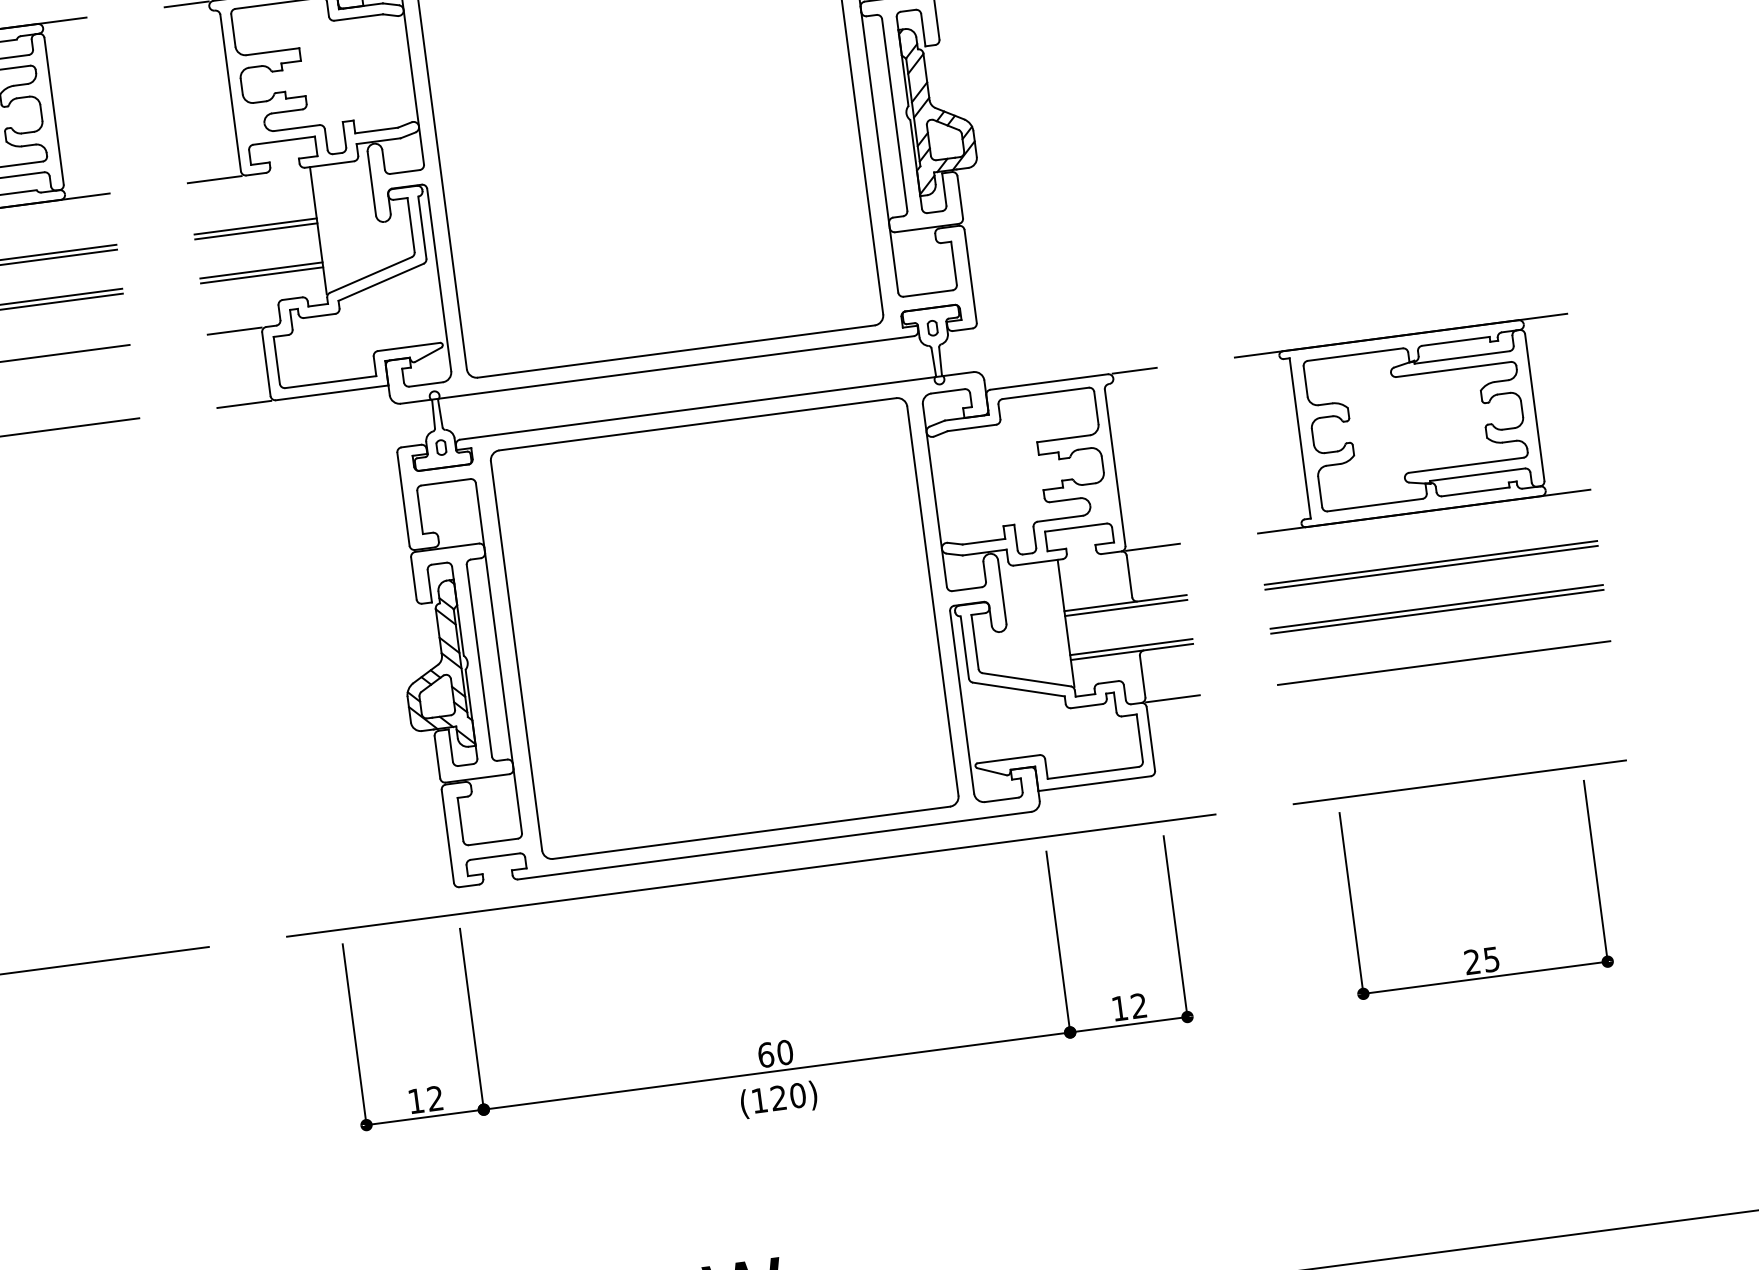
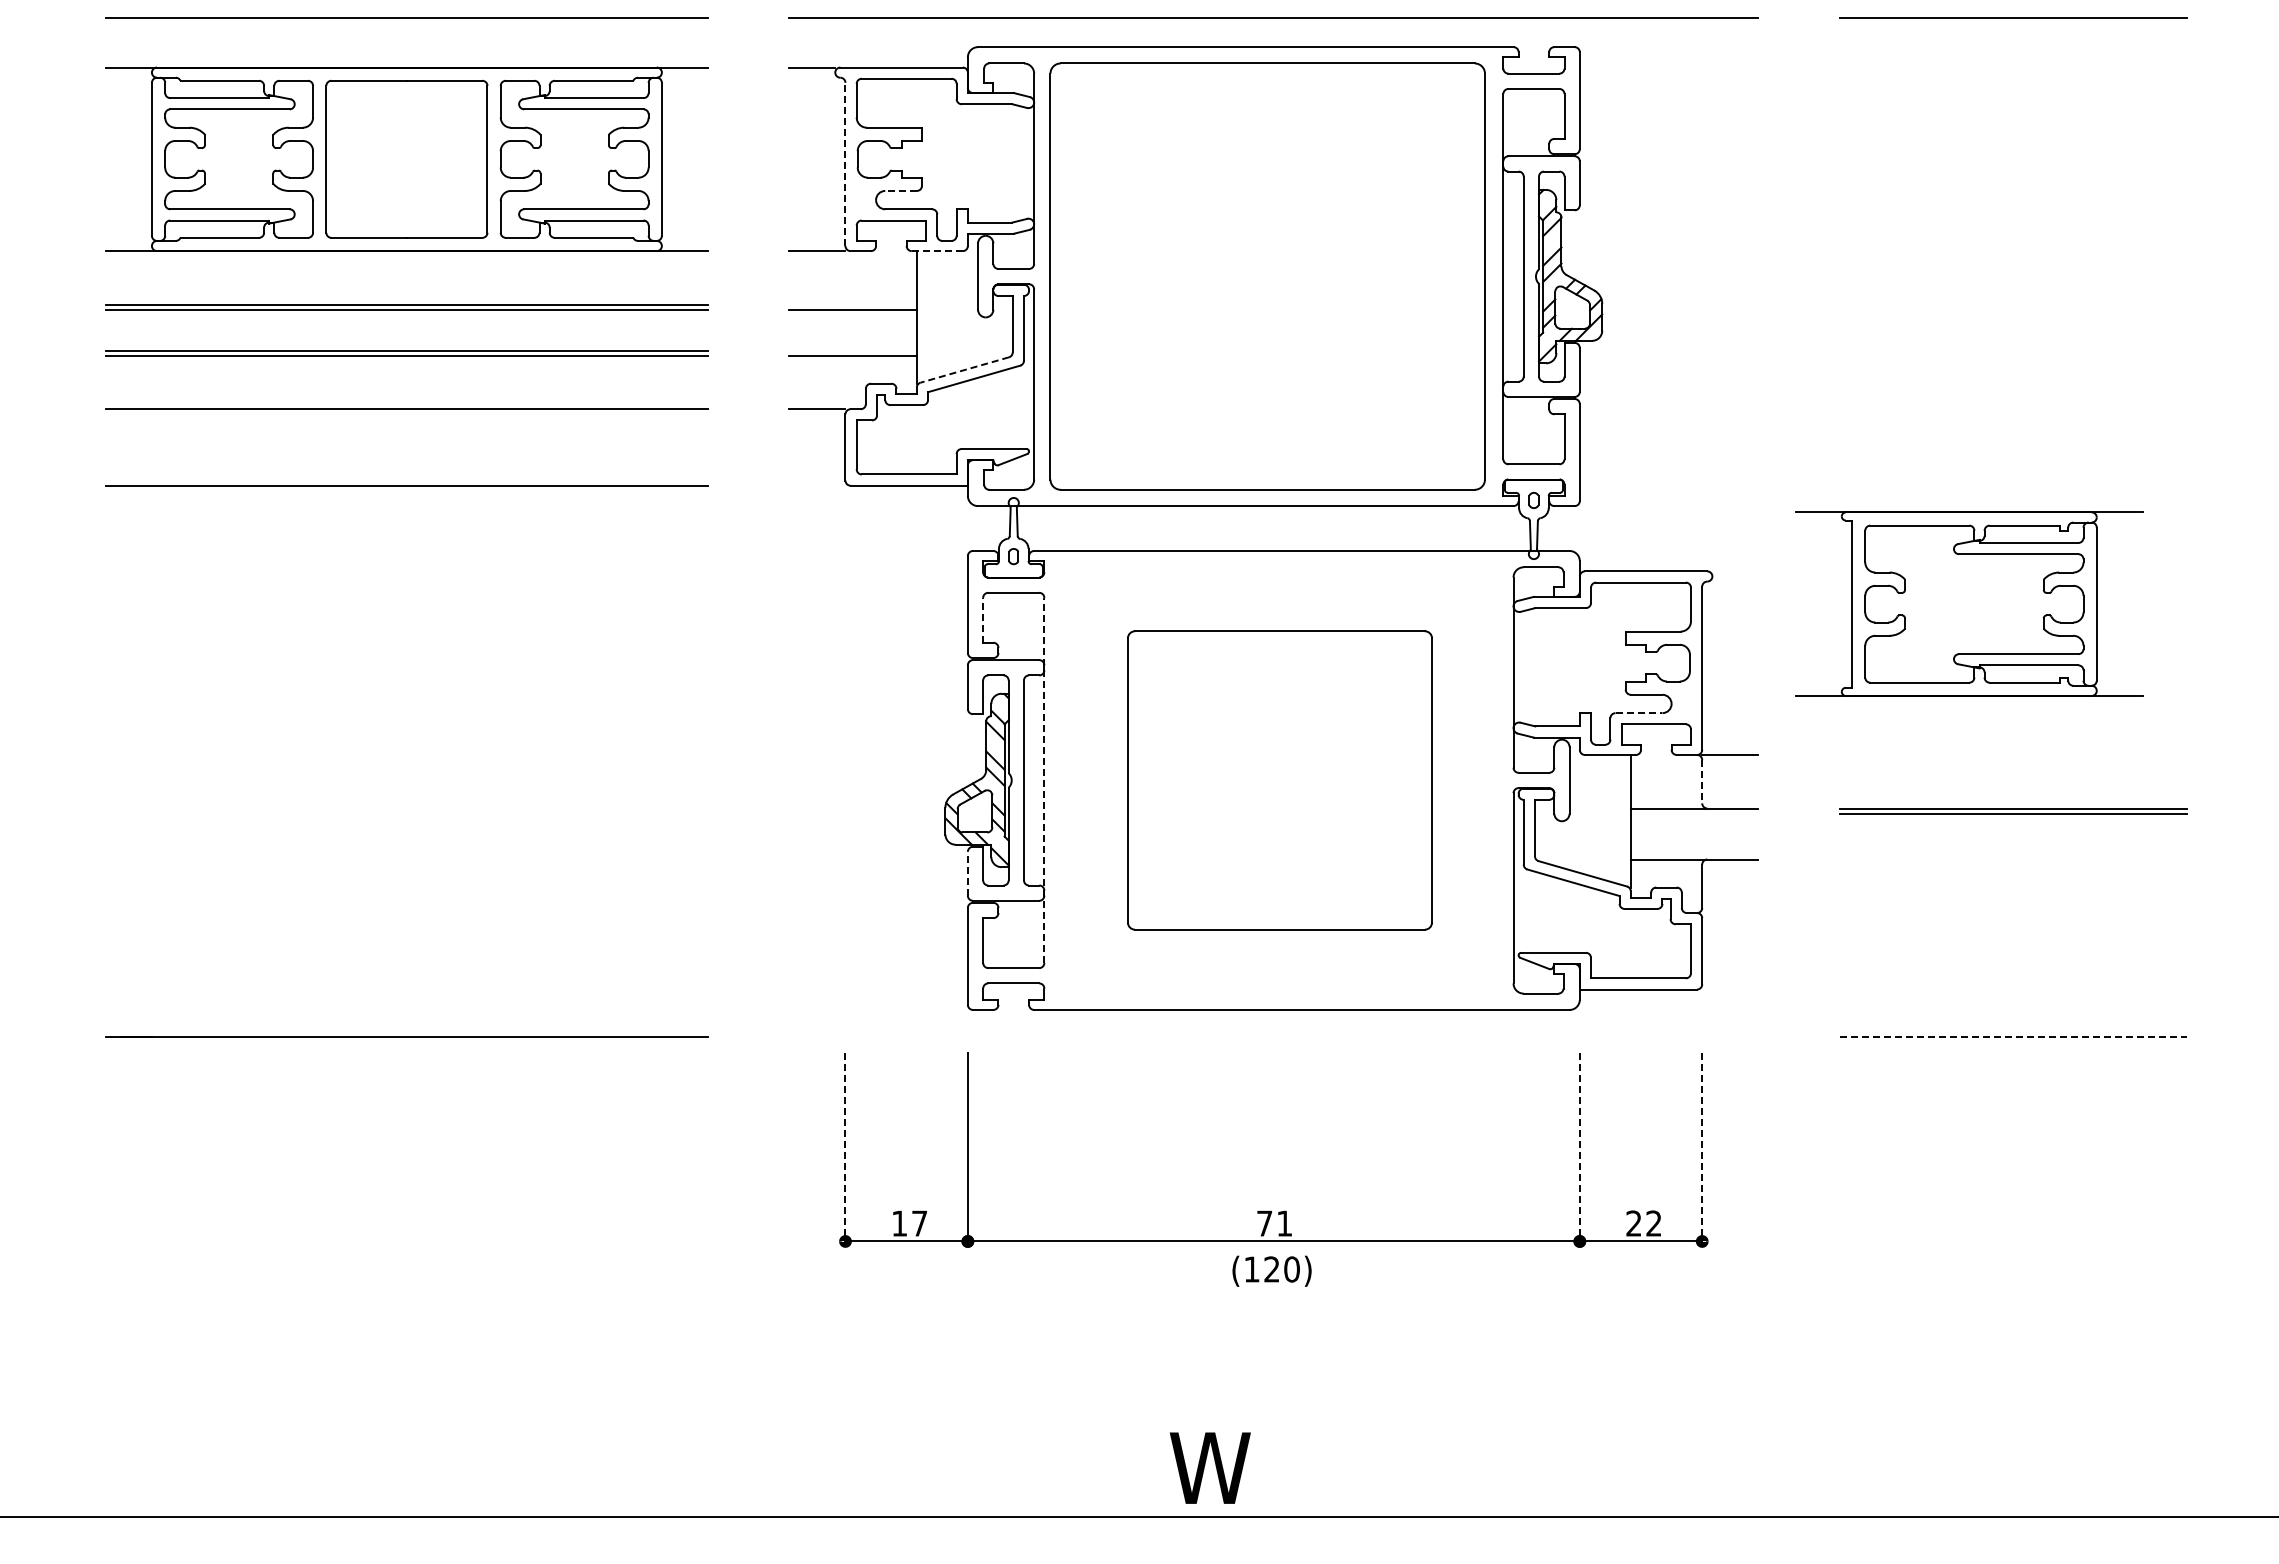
line: (230, 93) -> (845, 164), solid -> dashed
line: (287, 110) -> (901, 190), solid -> dashed
line: (329, 164) -> (937, 251), solid -> dashed
line: (255, 226) -> (852, 304), removed
line: (260, 270) -> (852, 350), removed
line: (370, 275) -> (964, 370), solid -> dashed
line: (1134, 370) -> (1735, 571), removed
line: (244, 404) -> (817, 485), removed
part: (1412, 422) -> (1969, 603), moved
line: (420, 511) -> (983, 619), solid -> dashed
line: (1060, 519) -> (1639, 713), solid -> dashed
line: (1129, 576) -> (1702, 781), solid -> dashed
line: (1126, 607) -> (1694, 813), removed
part: (1437, 608) -> (2013, 856), removed
part: (724, 628) -> (1279, 780), size x0.7
line: (1131, 647) -> (1694, 854), removed
line: (499, 658) -> (1044, 780), solid -> dashed
line: (1444, 662) -> (2013, 912), removed
line: (1173, 699) -> (1730, 913), removed
line: (437, 757) -> (967, 873), solid -> dashed
line: (1460, 782) -> (2013, 1037), solid -> dashed
line: (750, 875) -> (1273, 1037), removed
line: (1175, 926) -> (1702, 1147), solid -> dashed
line: (1058, 942) -> (1579, 1147), solid -> dashed
part: (1484, 947) -> (2016, 1210), removed
text: (1119, 1008) -> (1633, 1223), 12 -> 22
line: (354, 1035) -> (845, 1147), solid -> dashed
text: (775, 1053) -> (1274, 1223), 60 -> 71
text: (435, 1098) -> (919, 1223), 12 -> 17

